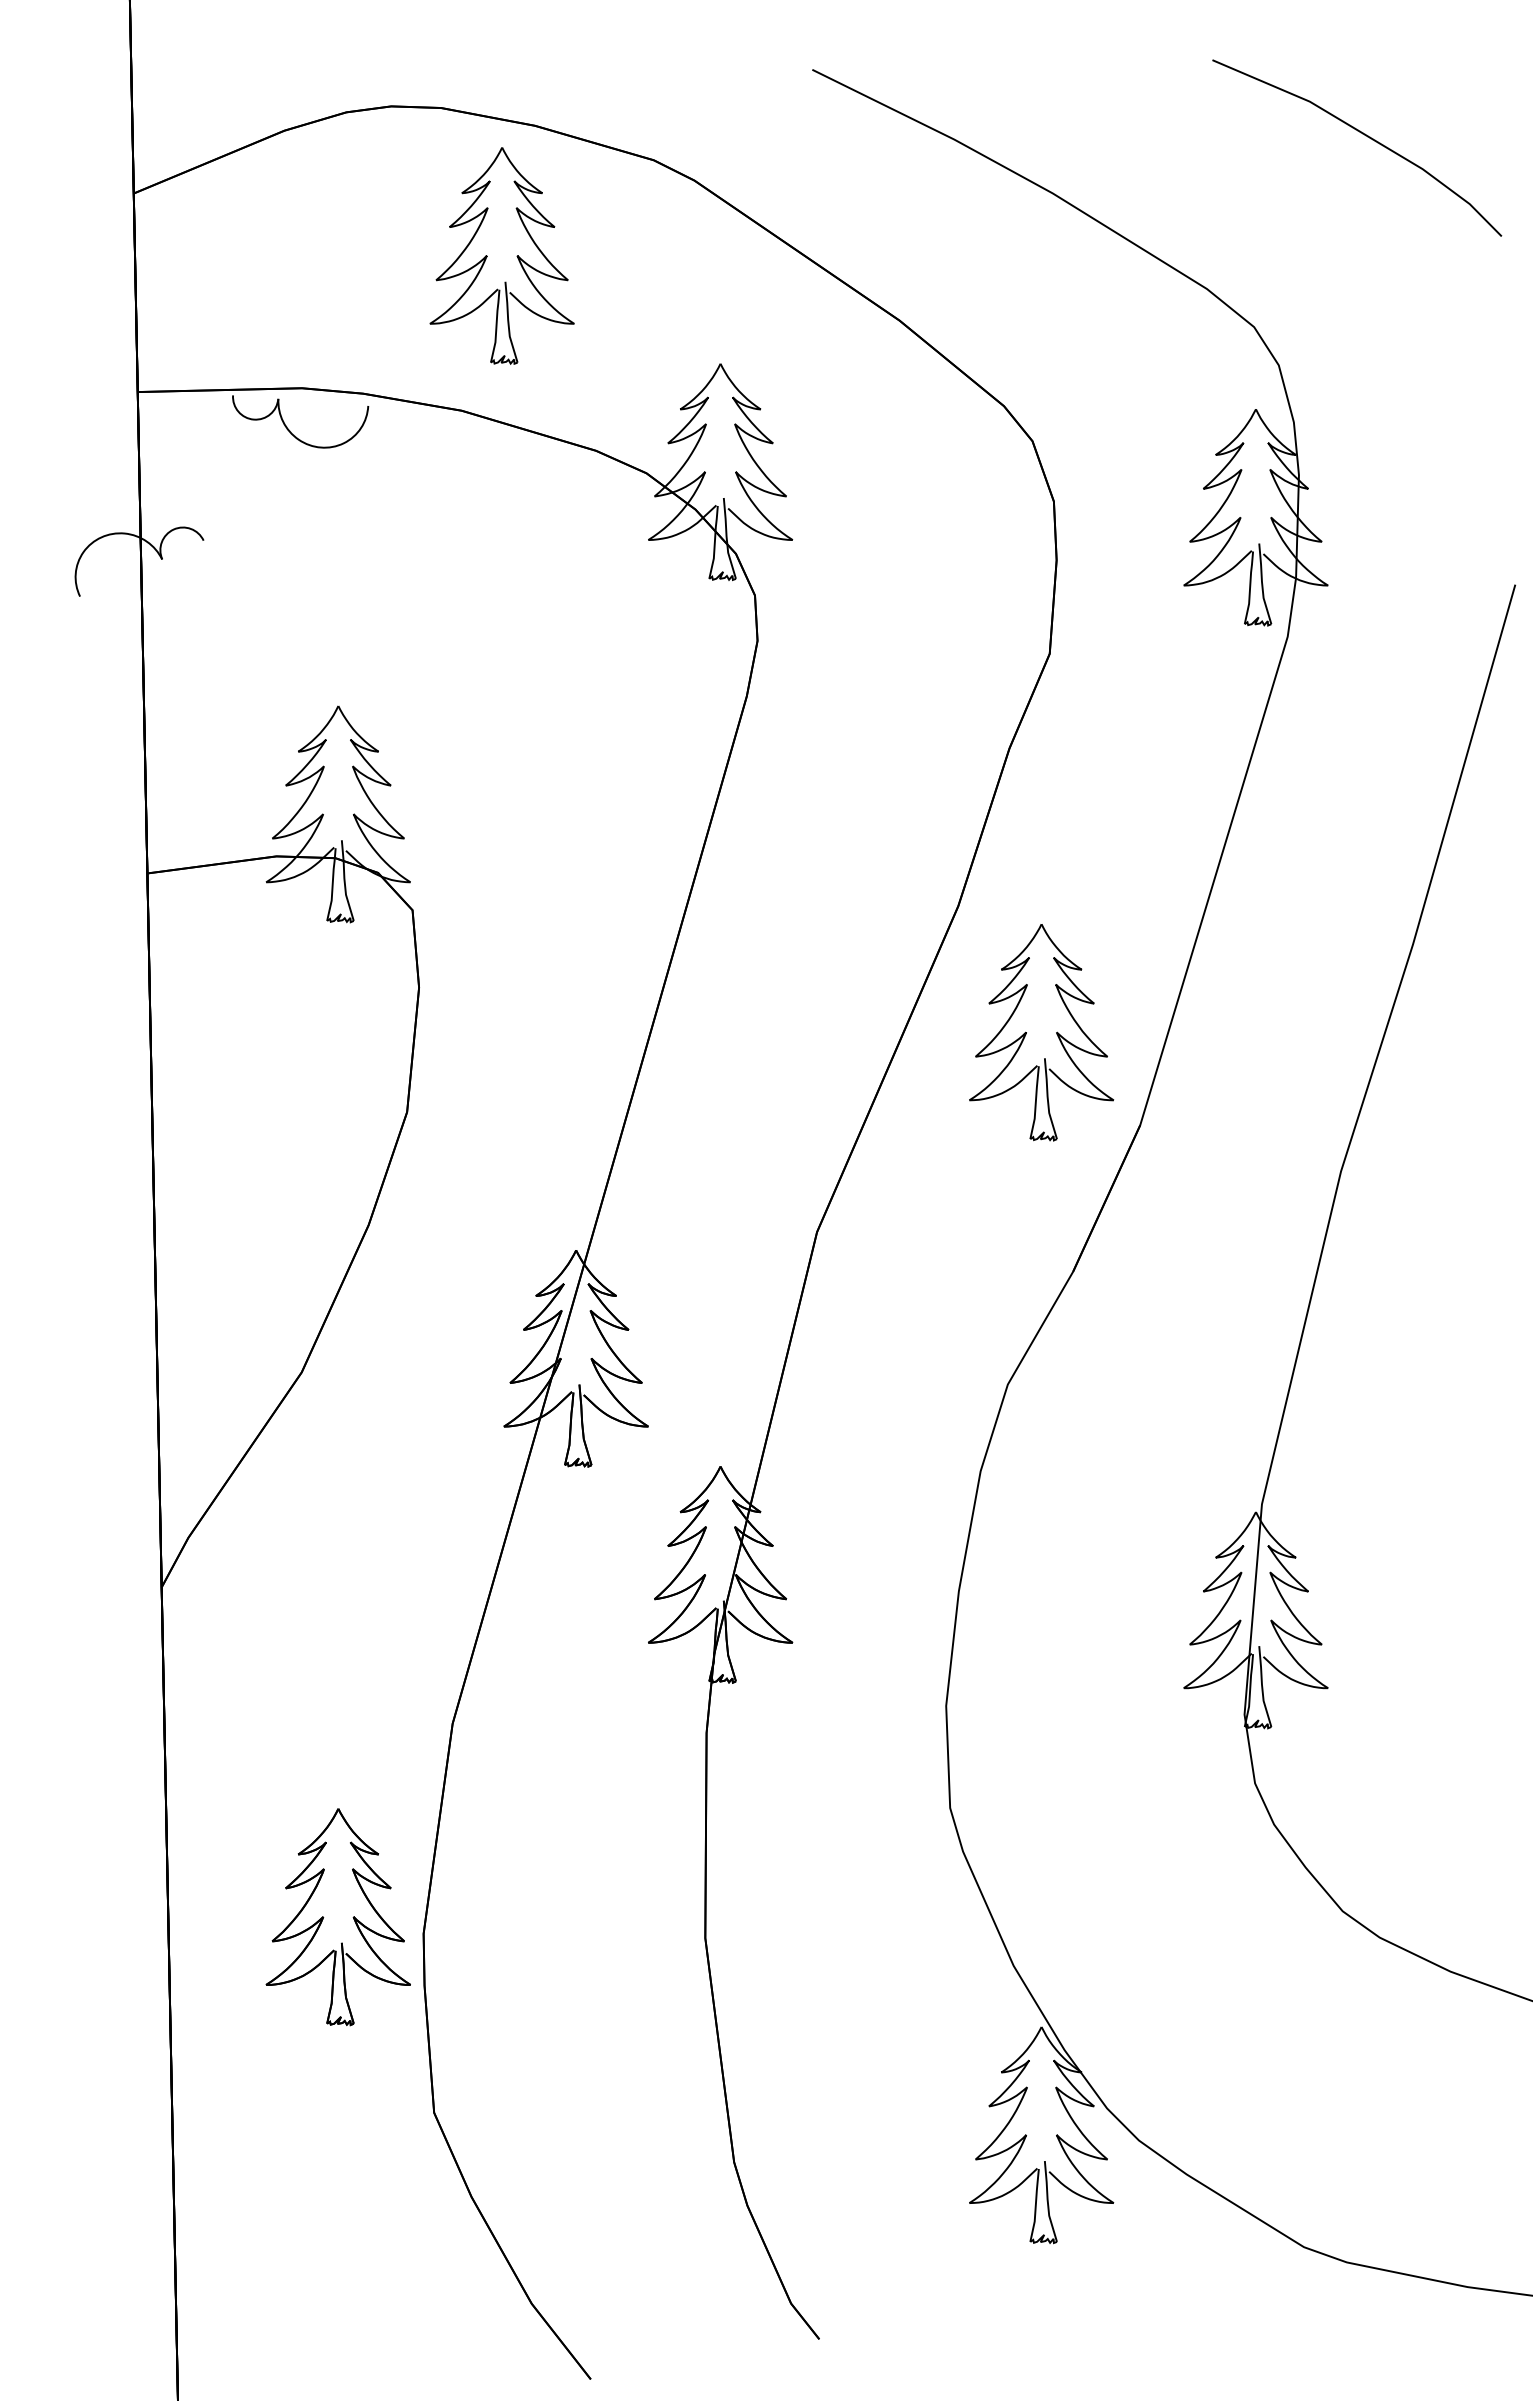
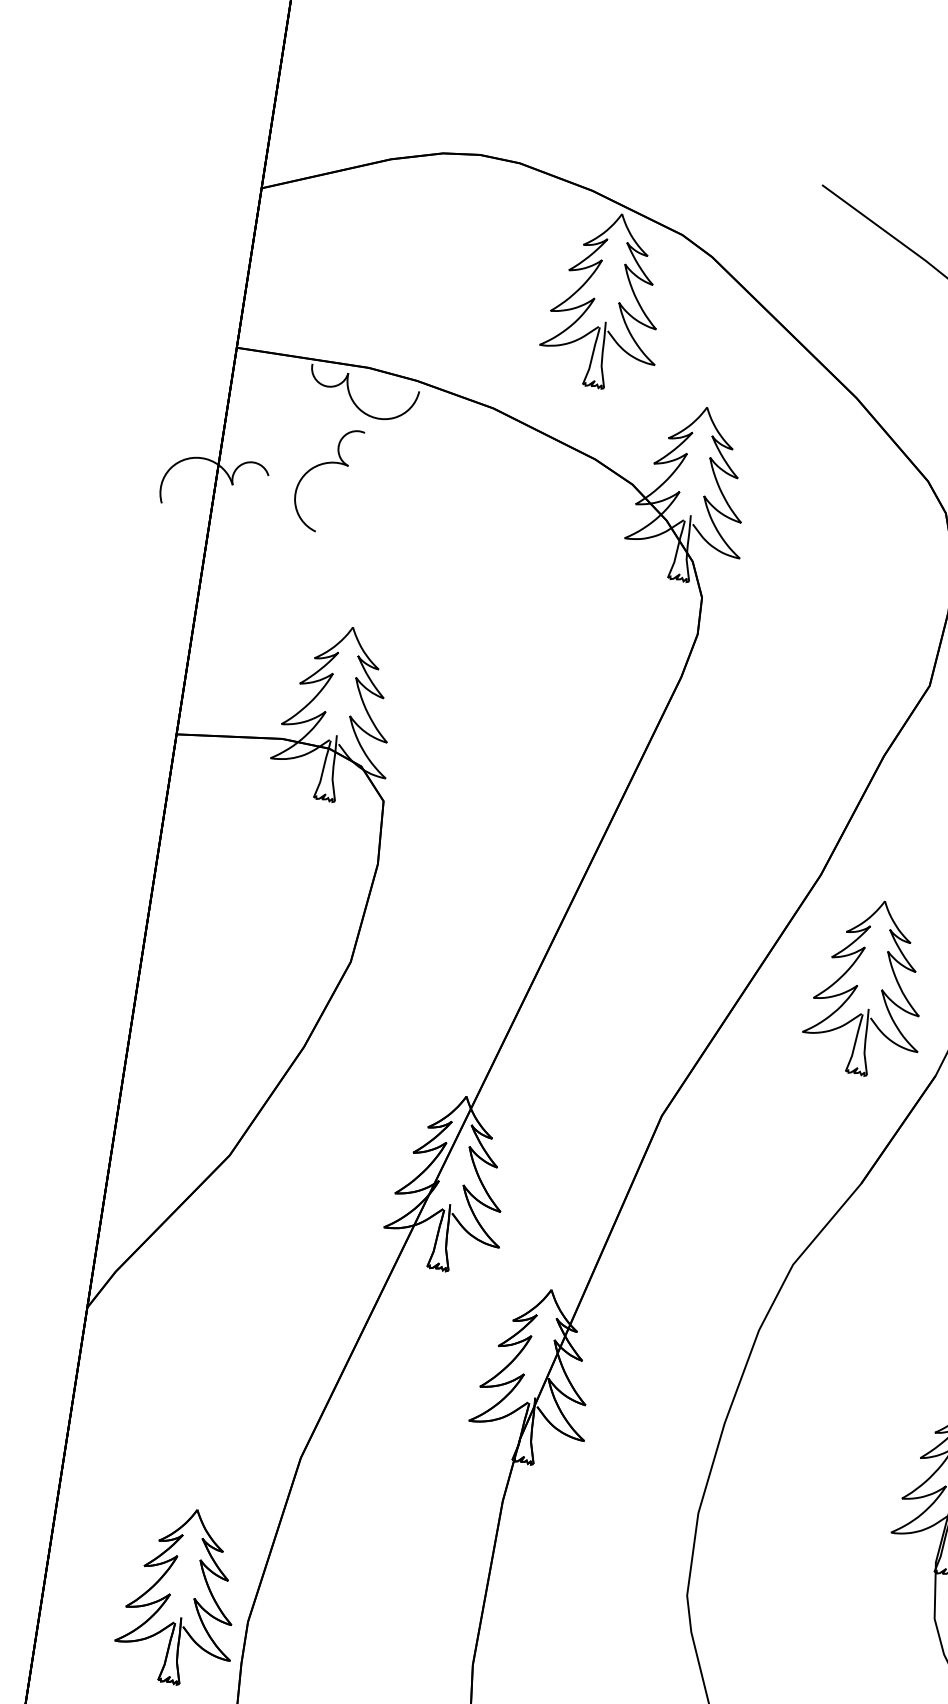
part: (487, 255) -> (595, 298), moved
part: (267, 515) -> (323, 464), added

